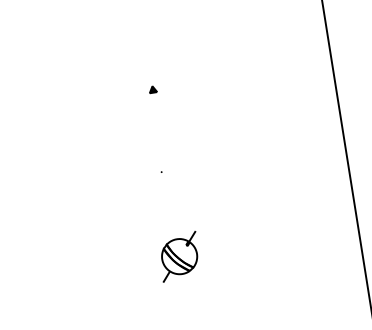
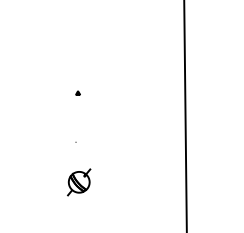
part: (180, 256) -> (79, 182), moved

